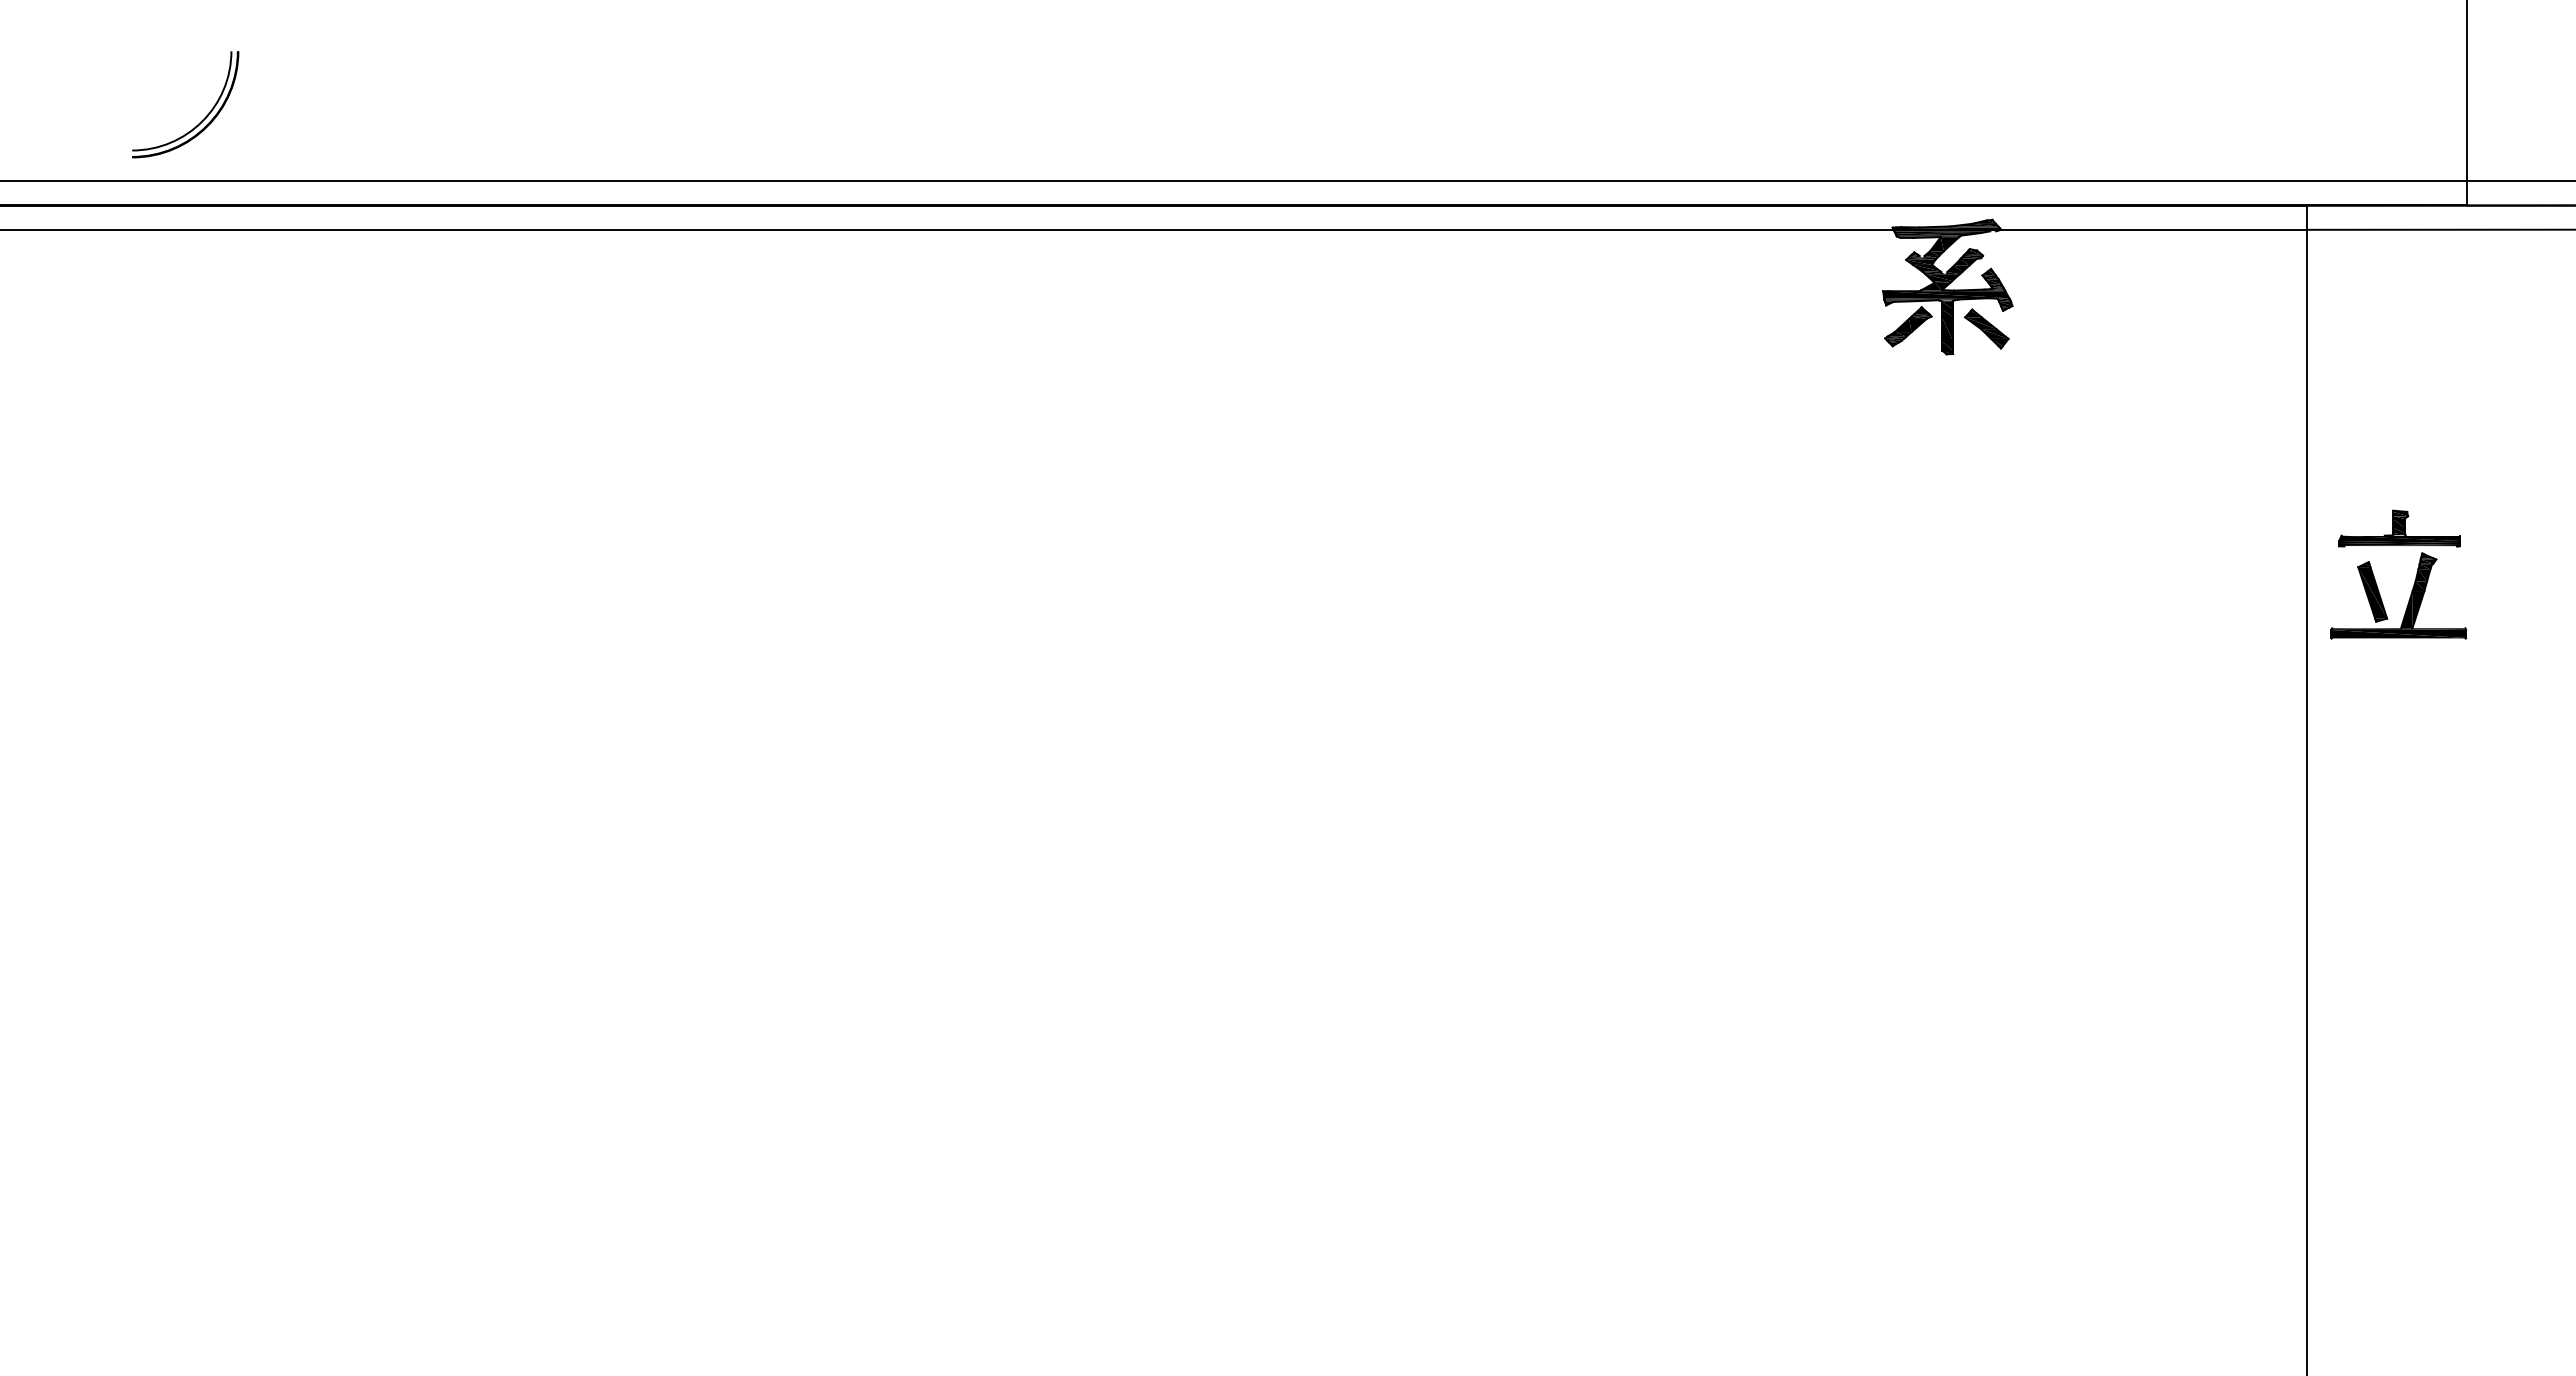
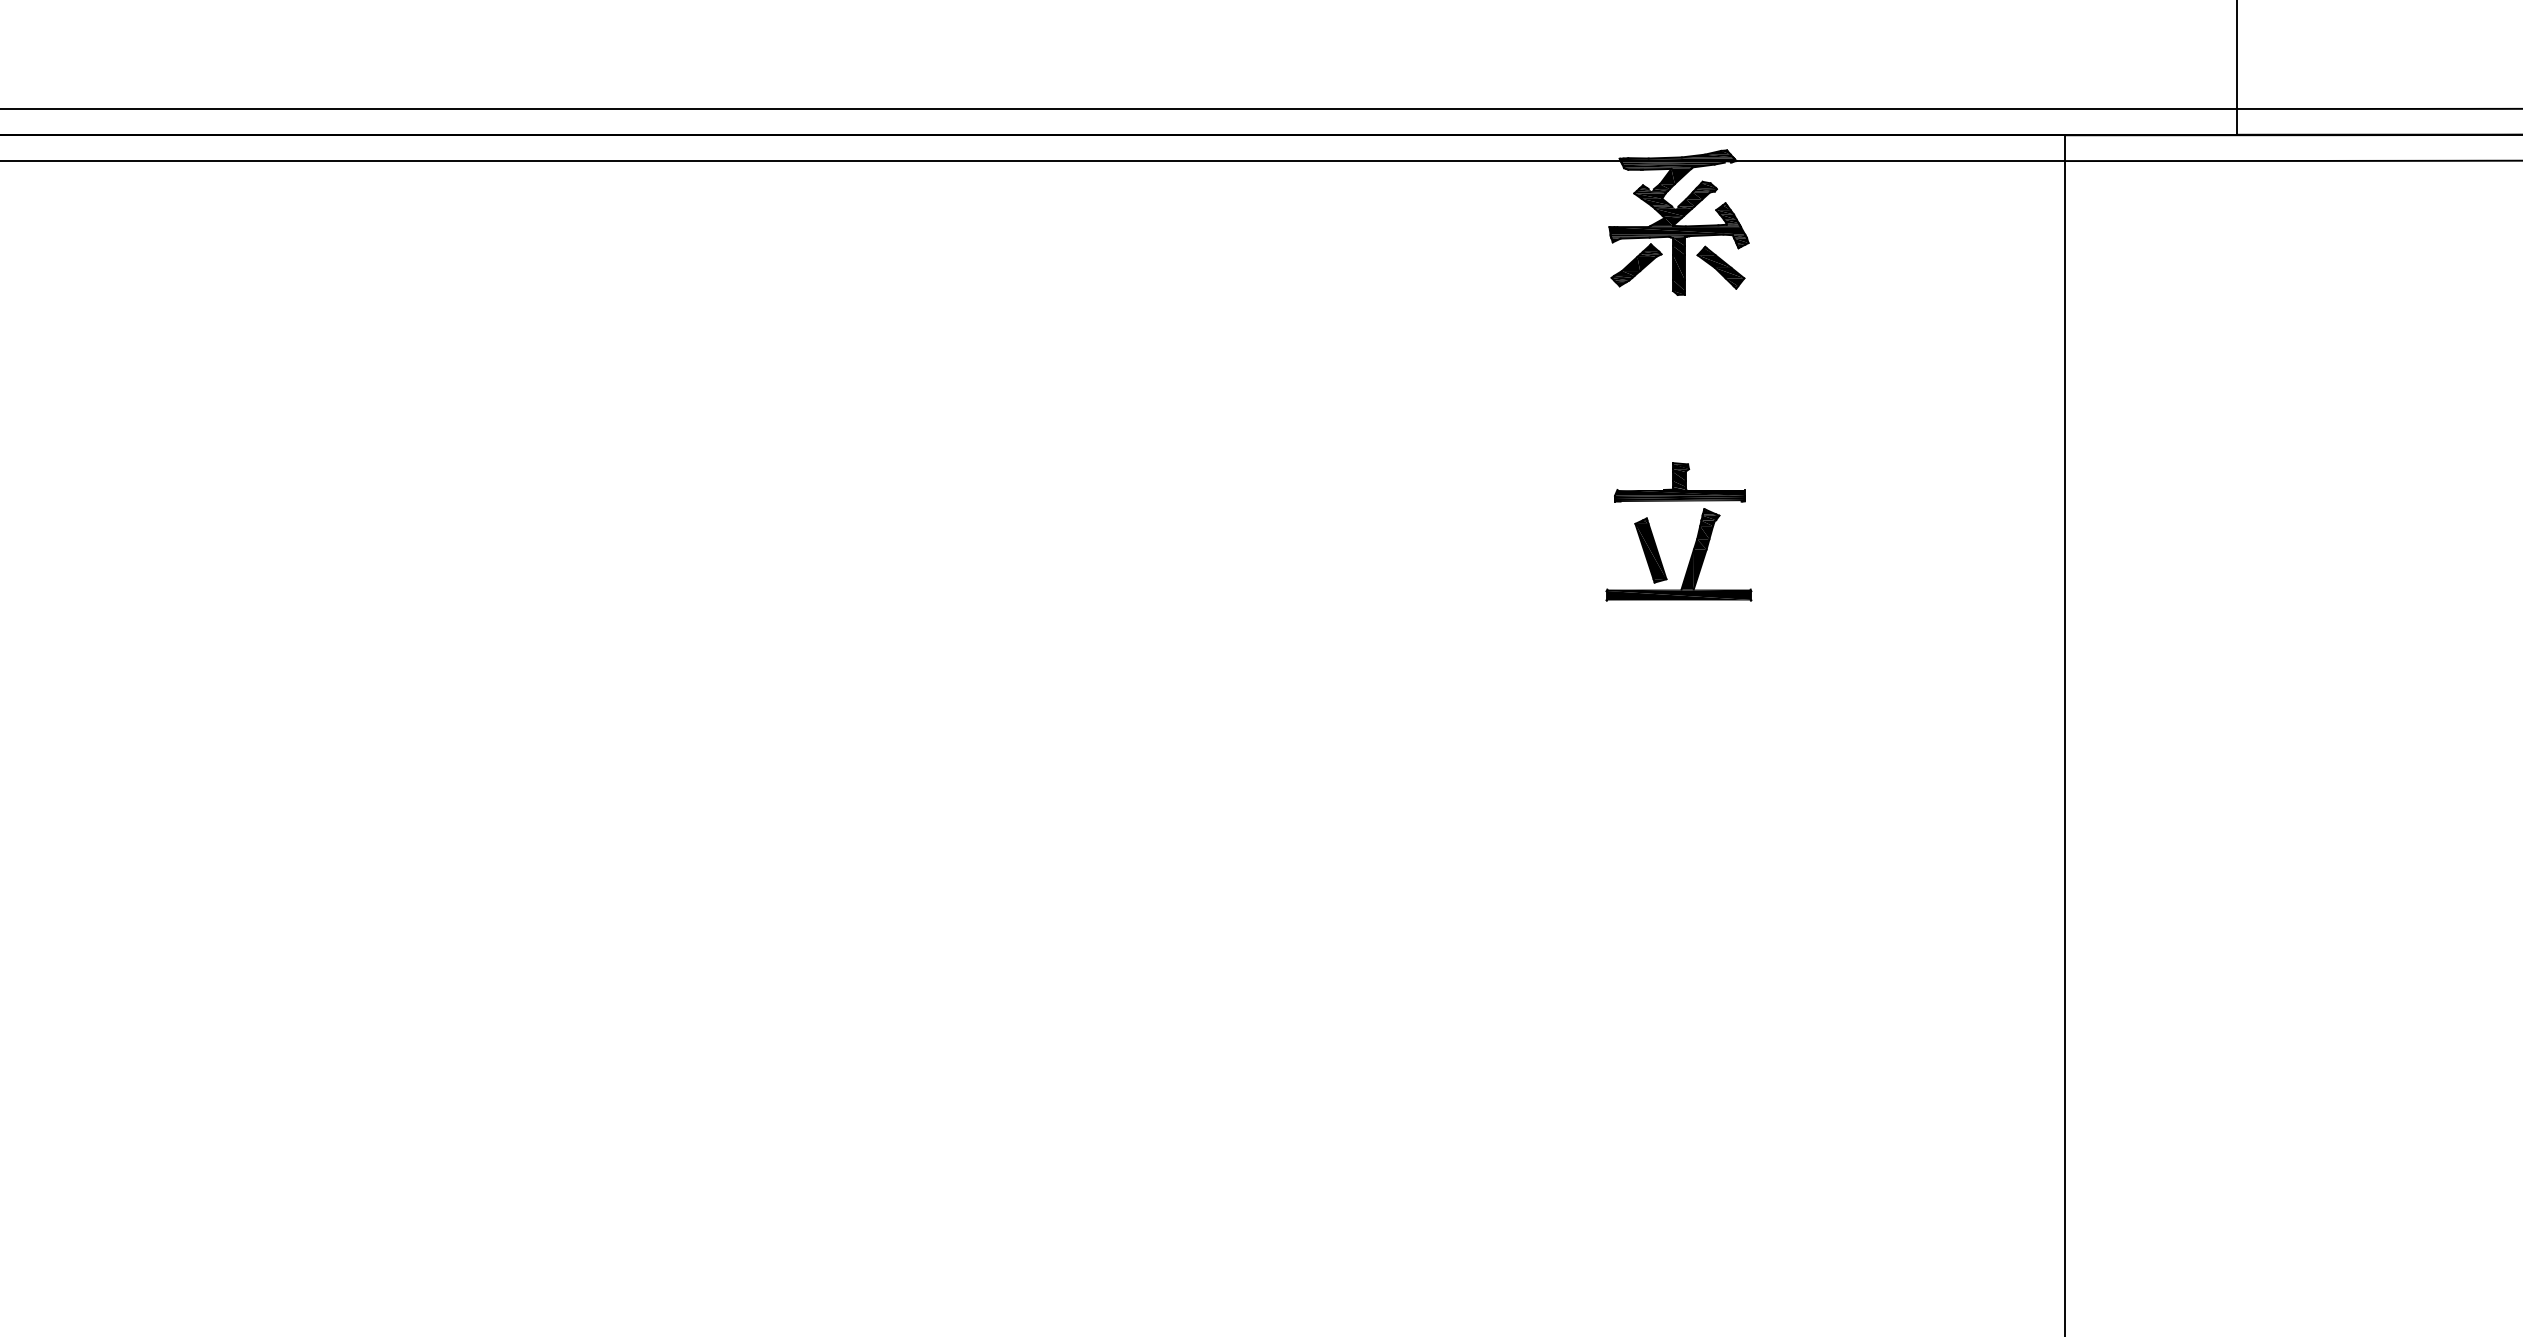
part: (2415, 576) -> (1696, 533), moved

